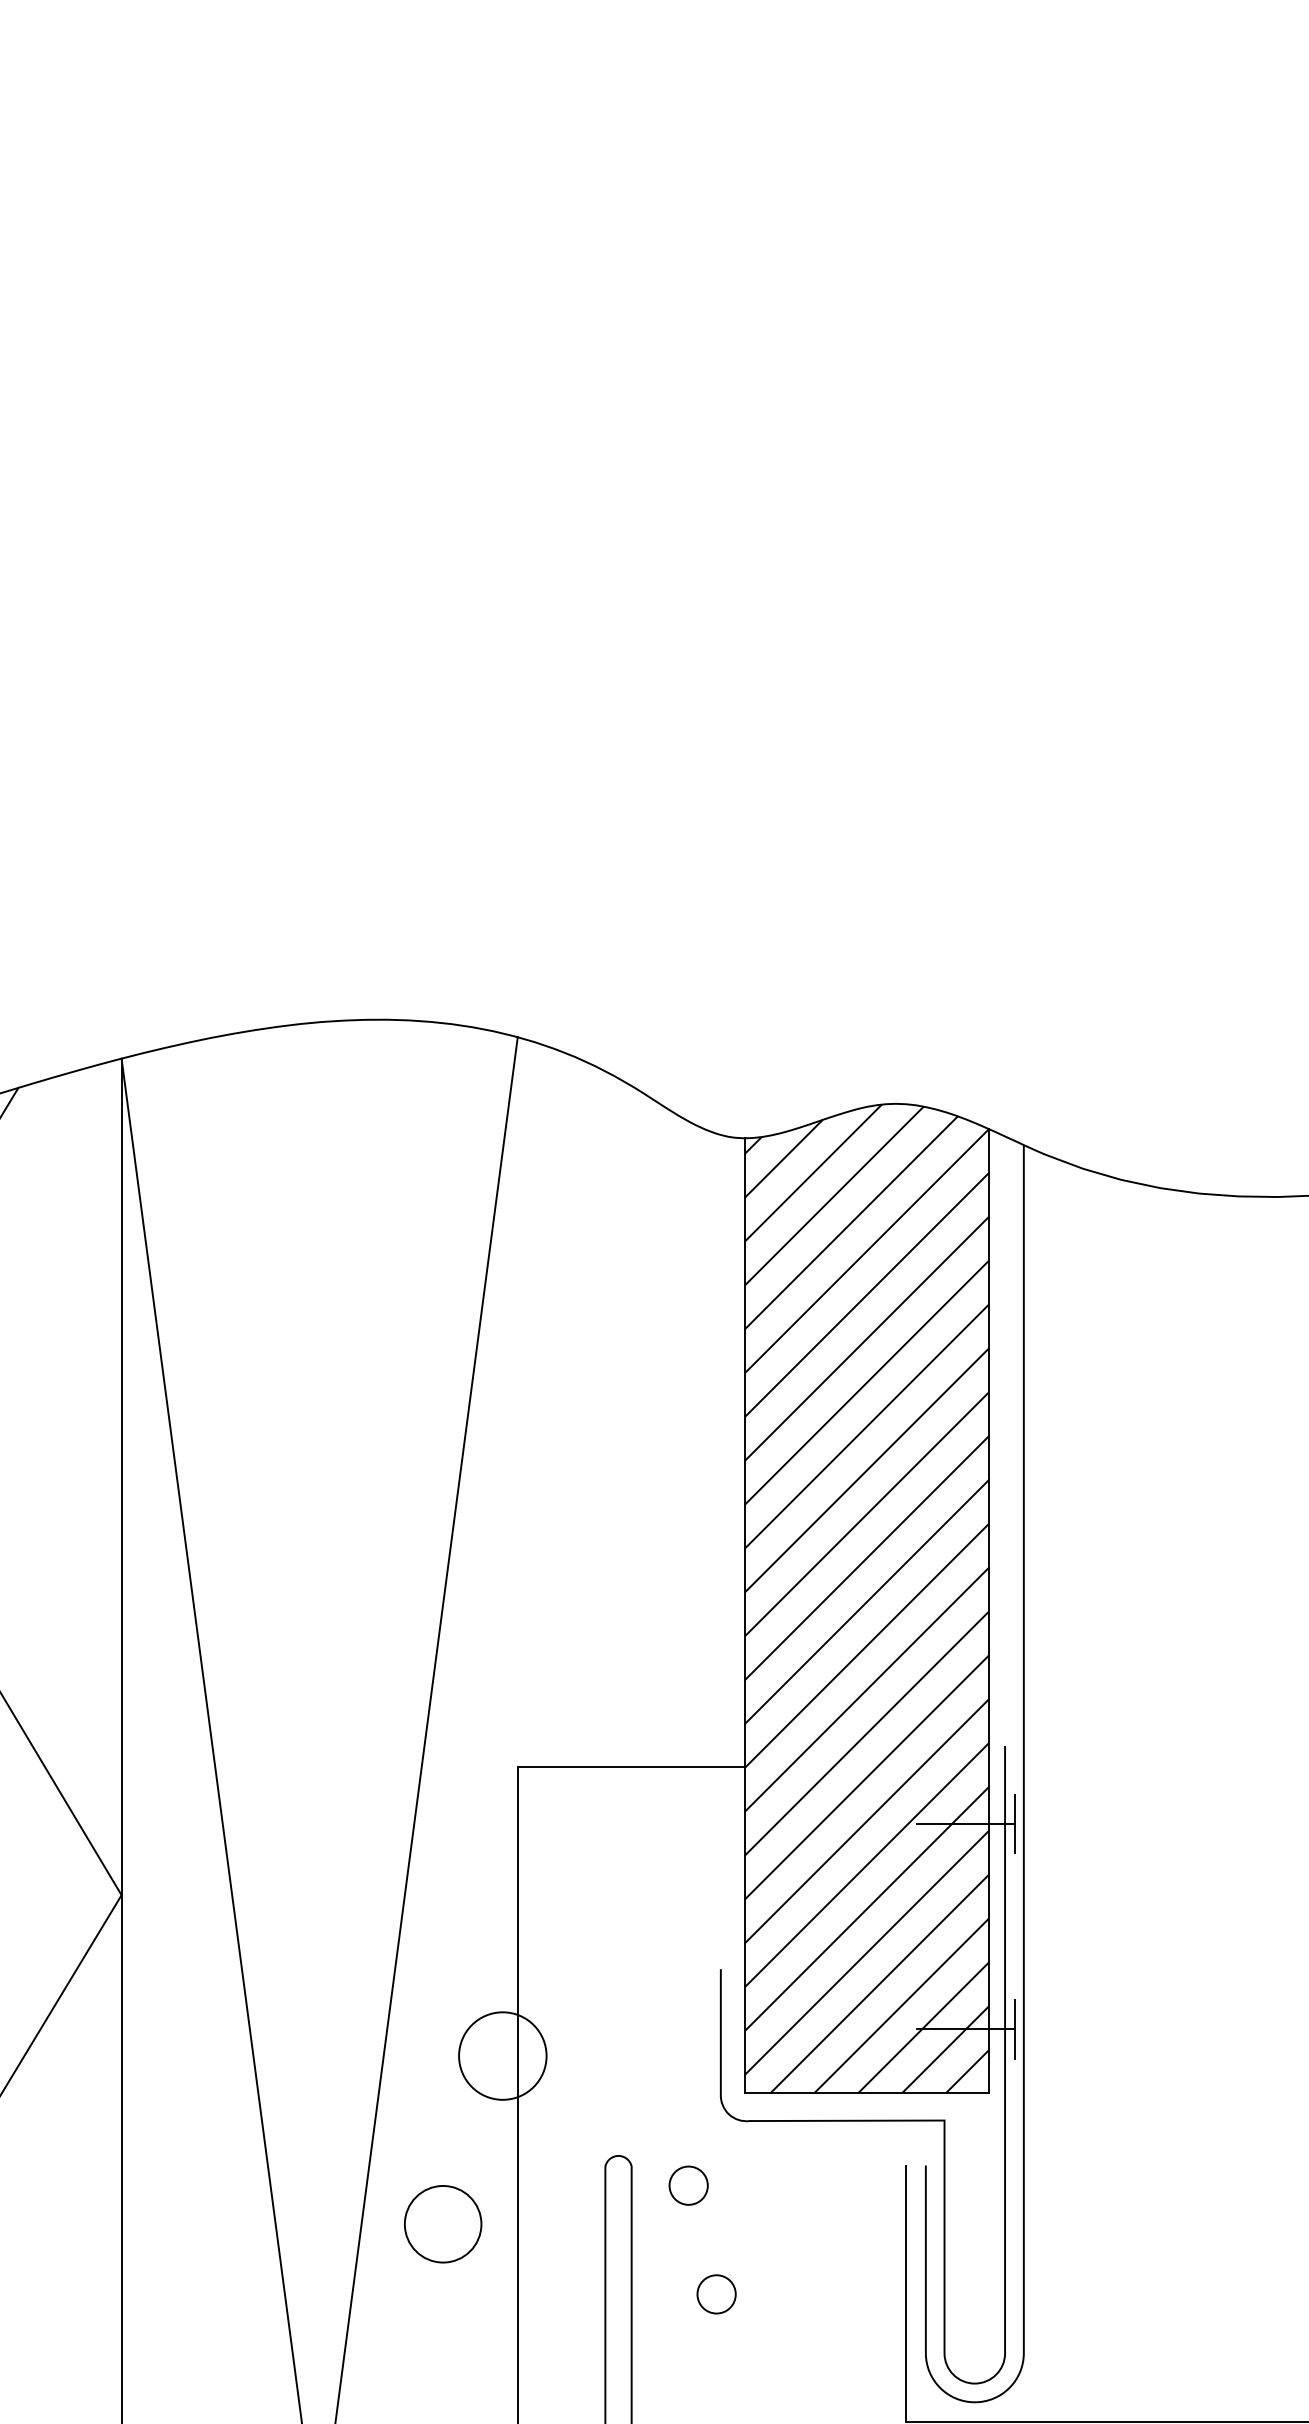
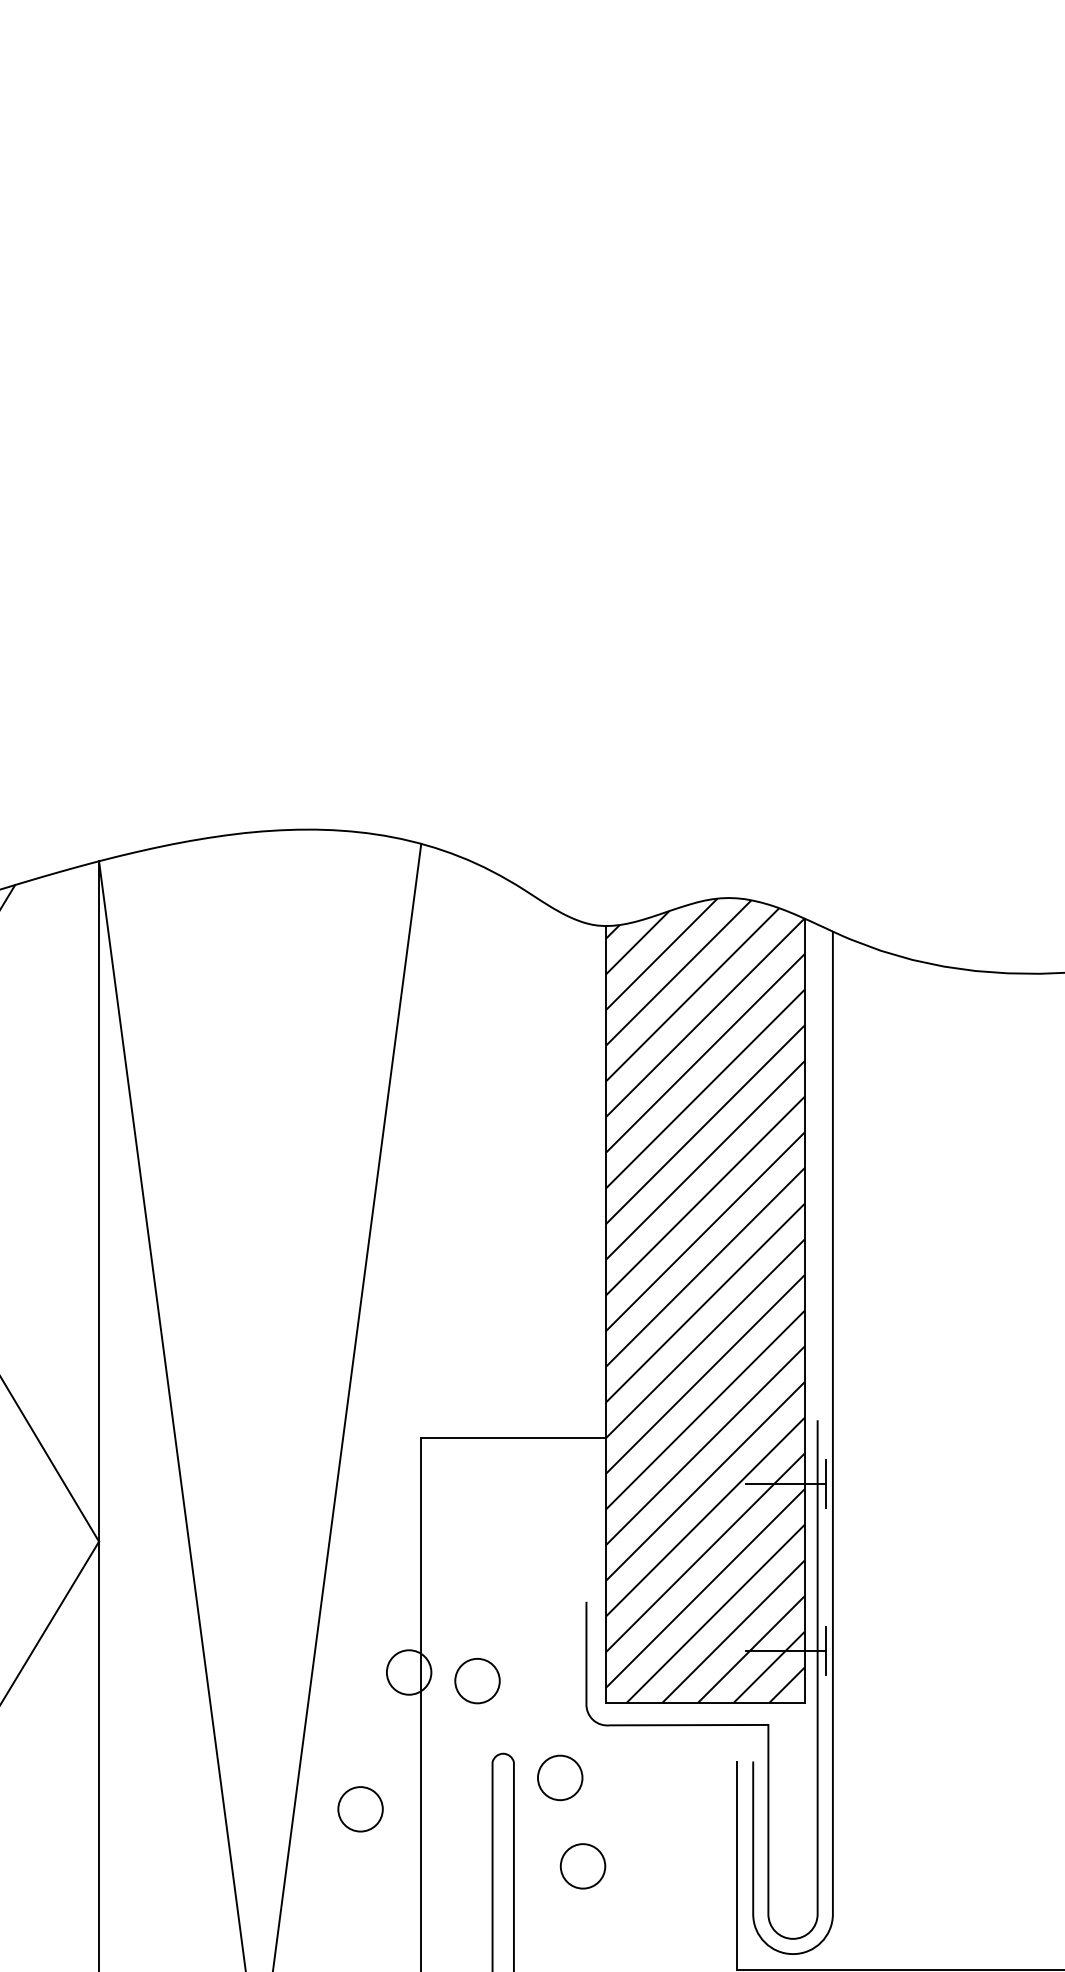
circle: (502, 2056) -> (408, 1672), size x0.62
circle: (586, 2067) -> (477, 1681), added
circle: (688, 2185) -> (560, 1777), size x1.43
circle: (443, 2224) -> (360, 1809), size x0.71
circle: (715, 2294) -> (582, 1866), size x1.43

